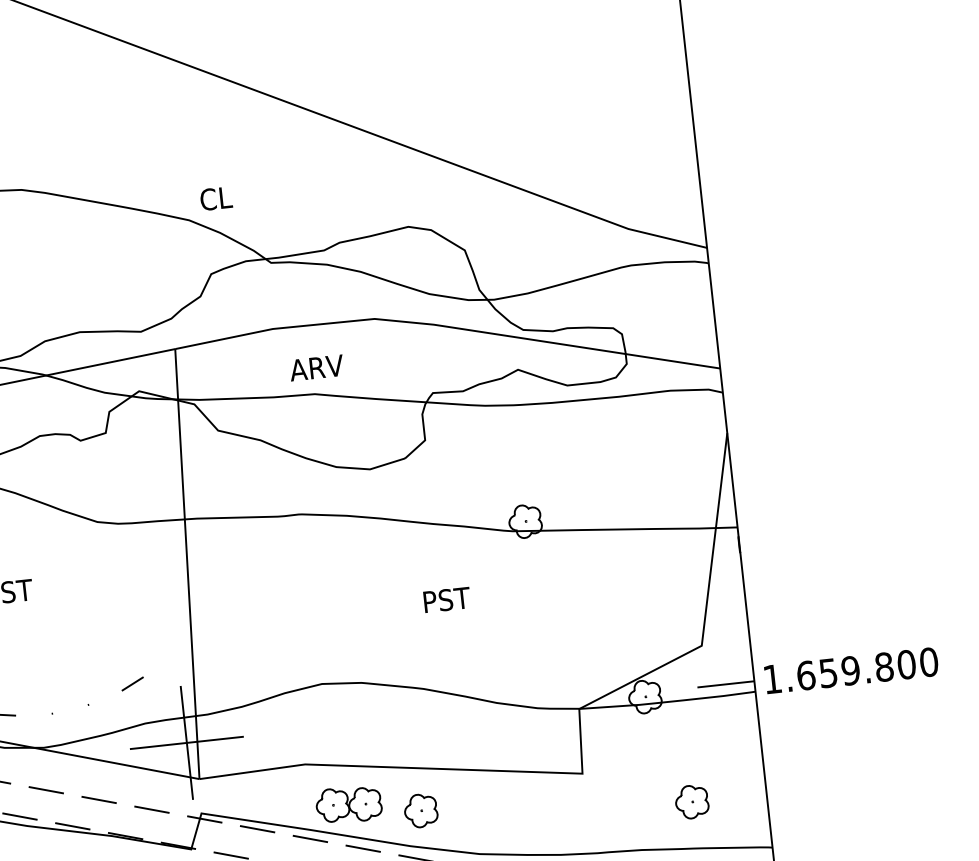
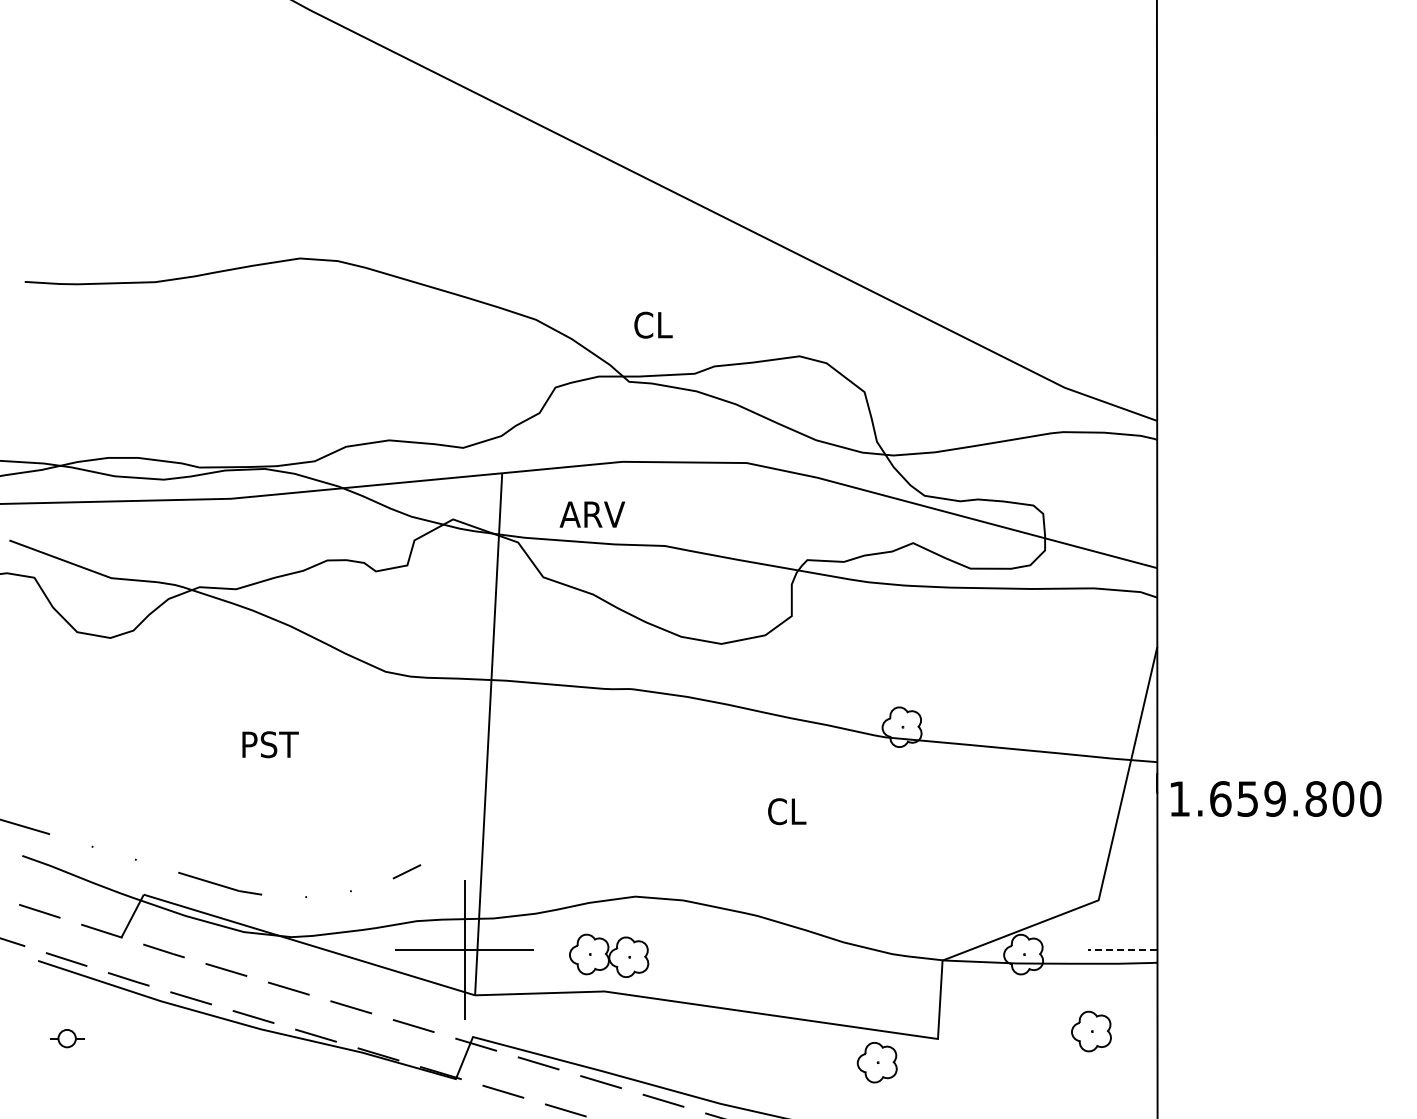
text: (216, 198) -> (653, 324), moved
text: (316, 367) -> (592, 514), moved
text: (446, 599) -> (796, 811), PST -> CL
text: (851, 670) -> (1276, 798), moved
line: (725, 684) -> (1122, 950), solid -> dashed
part: (692, 801) -> (1091, 1031), moved
part: (349, 804) -> (609, 955), moved
part: (420, 810) -> (876, 1062), moved

